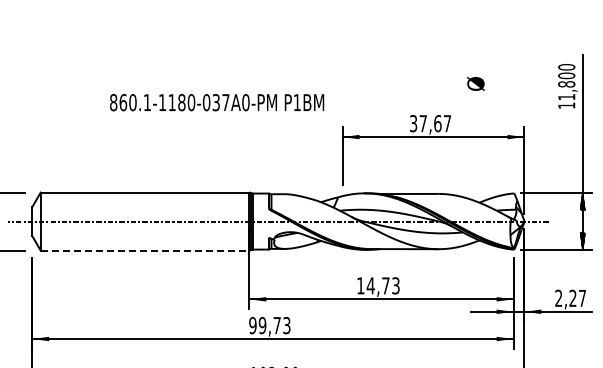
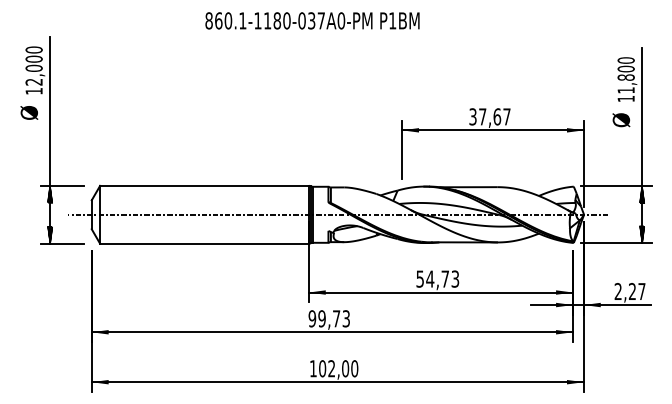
text: (476, 84) -> (621, 120), moved
text: (217, 102) -> (312, 20), moved
line: (146, 250) -> (205, 243), dashed -> solid
text: (360, 285) -> (419, 278), 14,73 -> 54,73

